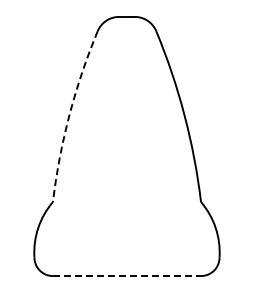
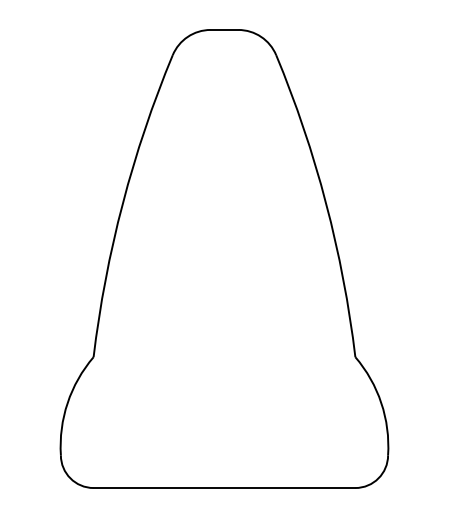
arc: (69, 115) -> (122, 204), dashed -> solid
line: (127, 276) -> (225, 488), dashed -> solid

